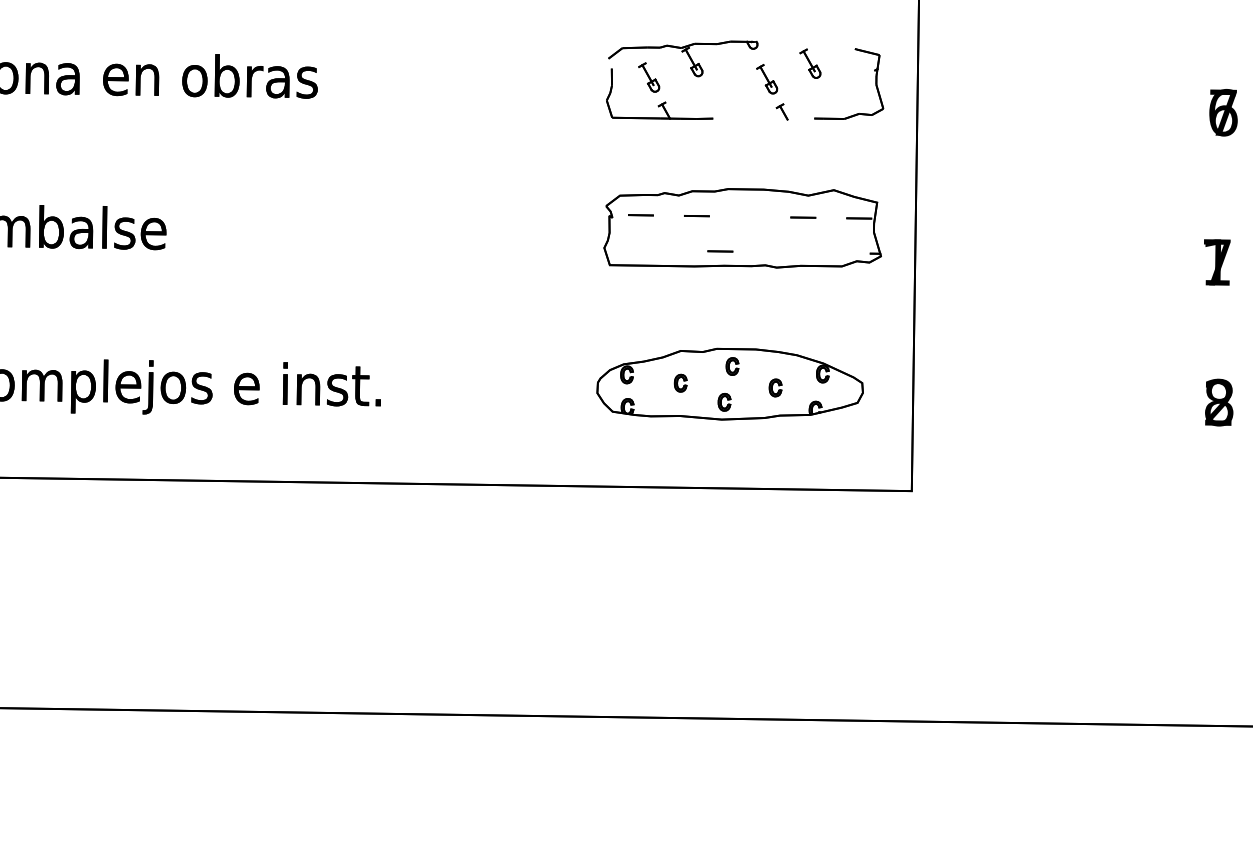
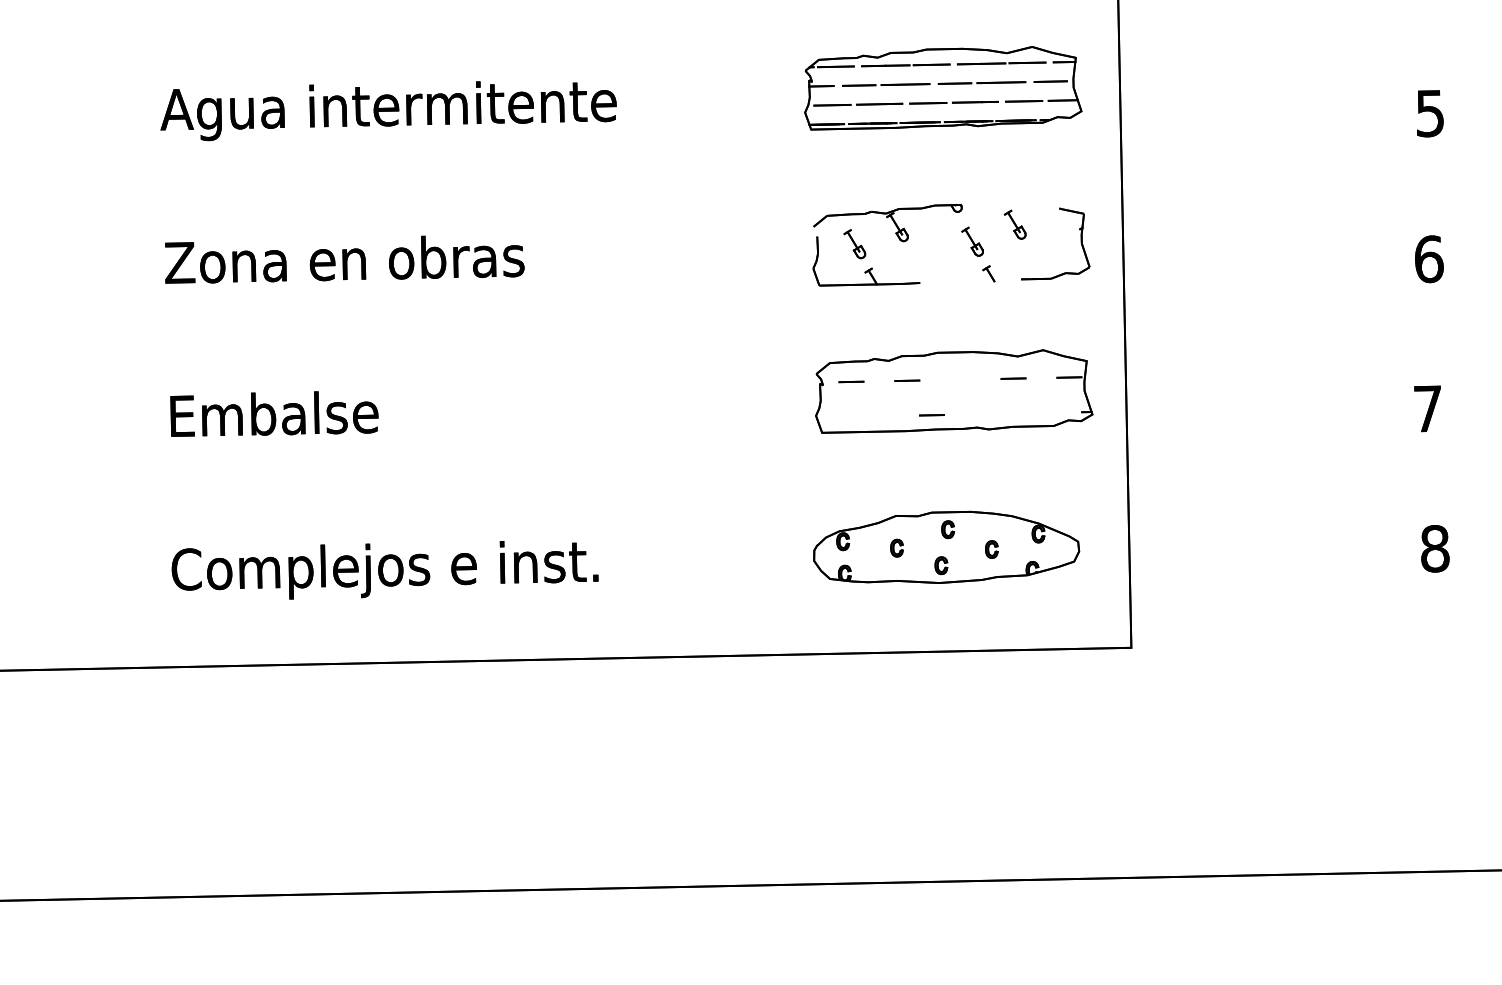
text: (1223, 112) -> (1429, 259), 7 -> 6
text: (1216, 261) -> (1427, 408), 1 -> 7
text: (1219, 402) -> (1435, 548), 2 -> 8

